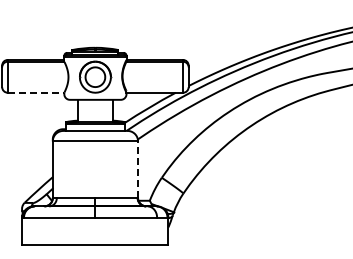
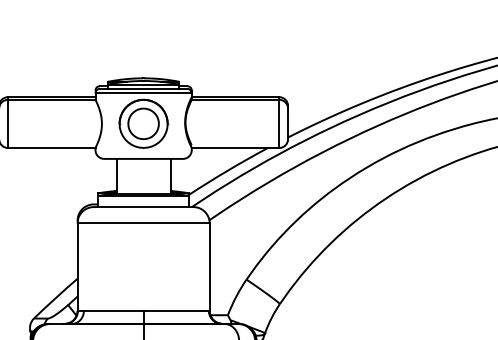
line: (36, 92) -> (52, 147), dashed -> solid
line: (138, 169) -> (210, 266), dashed -> solid

